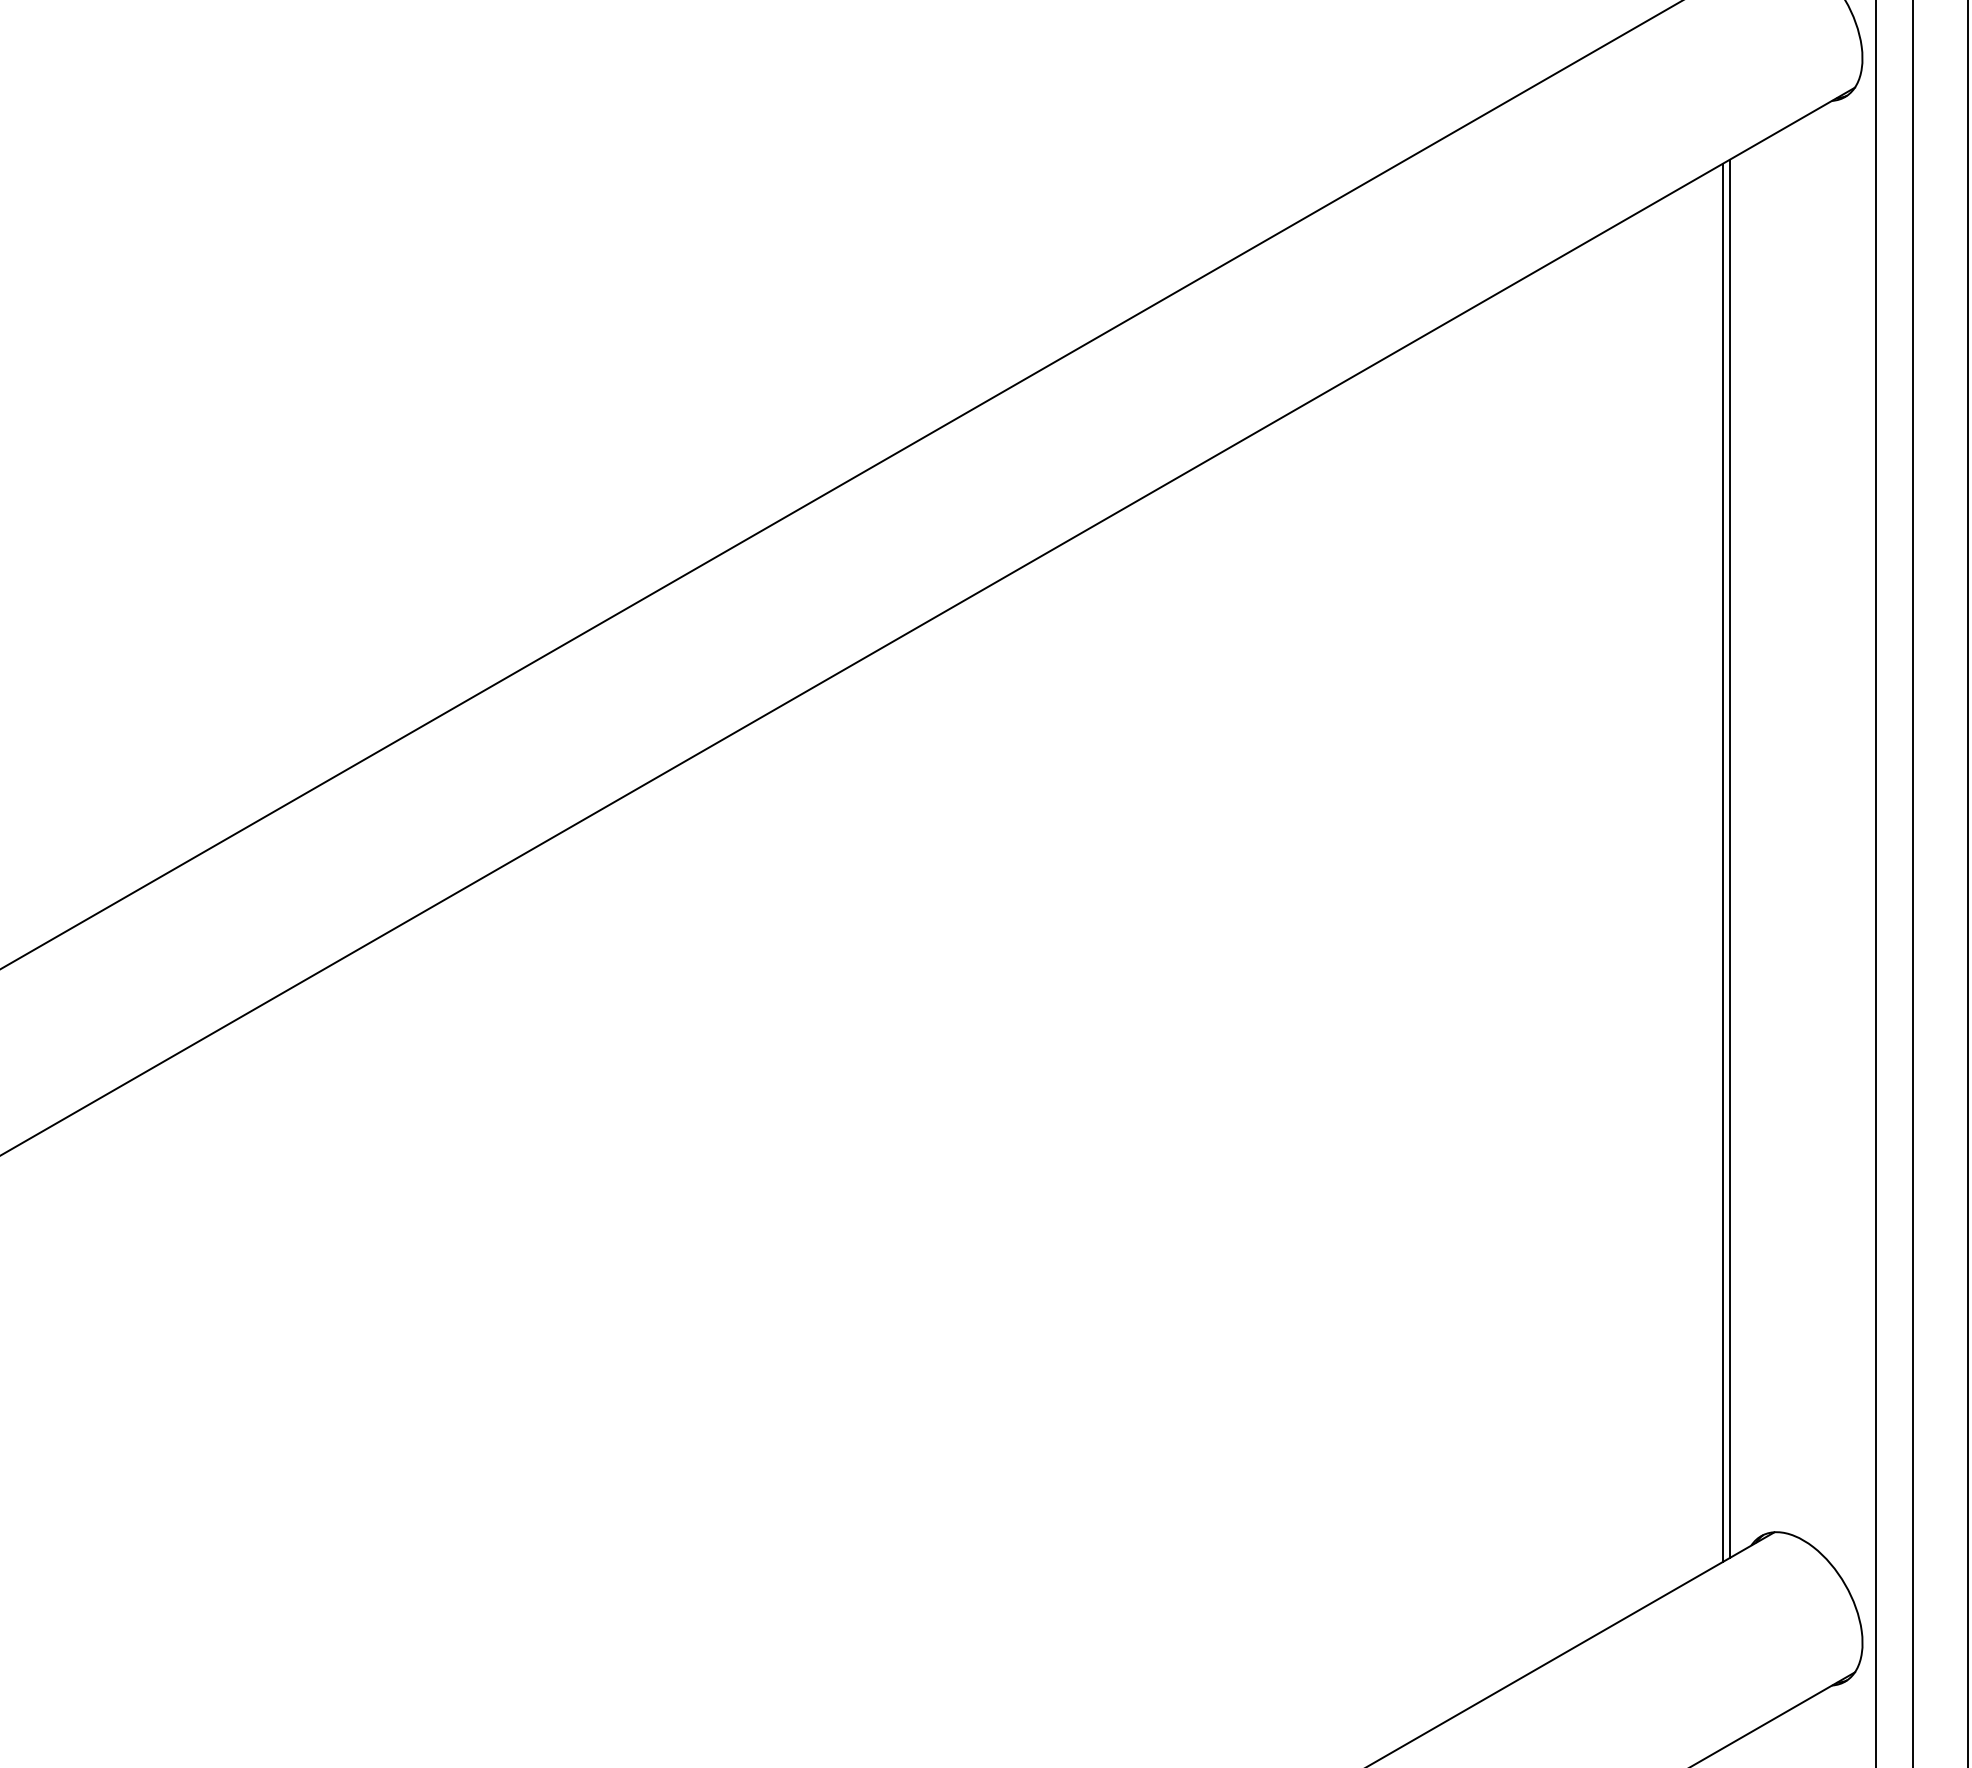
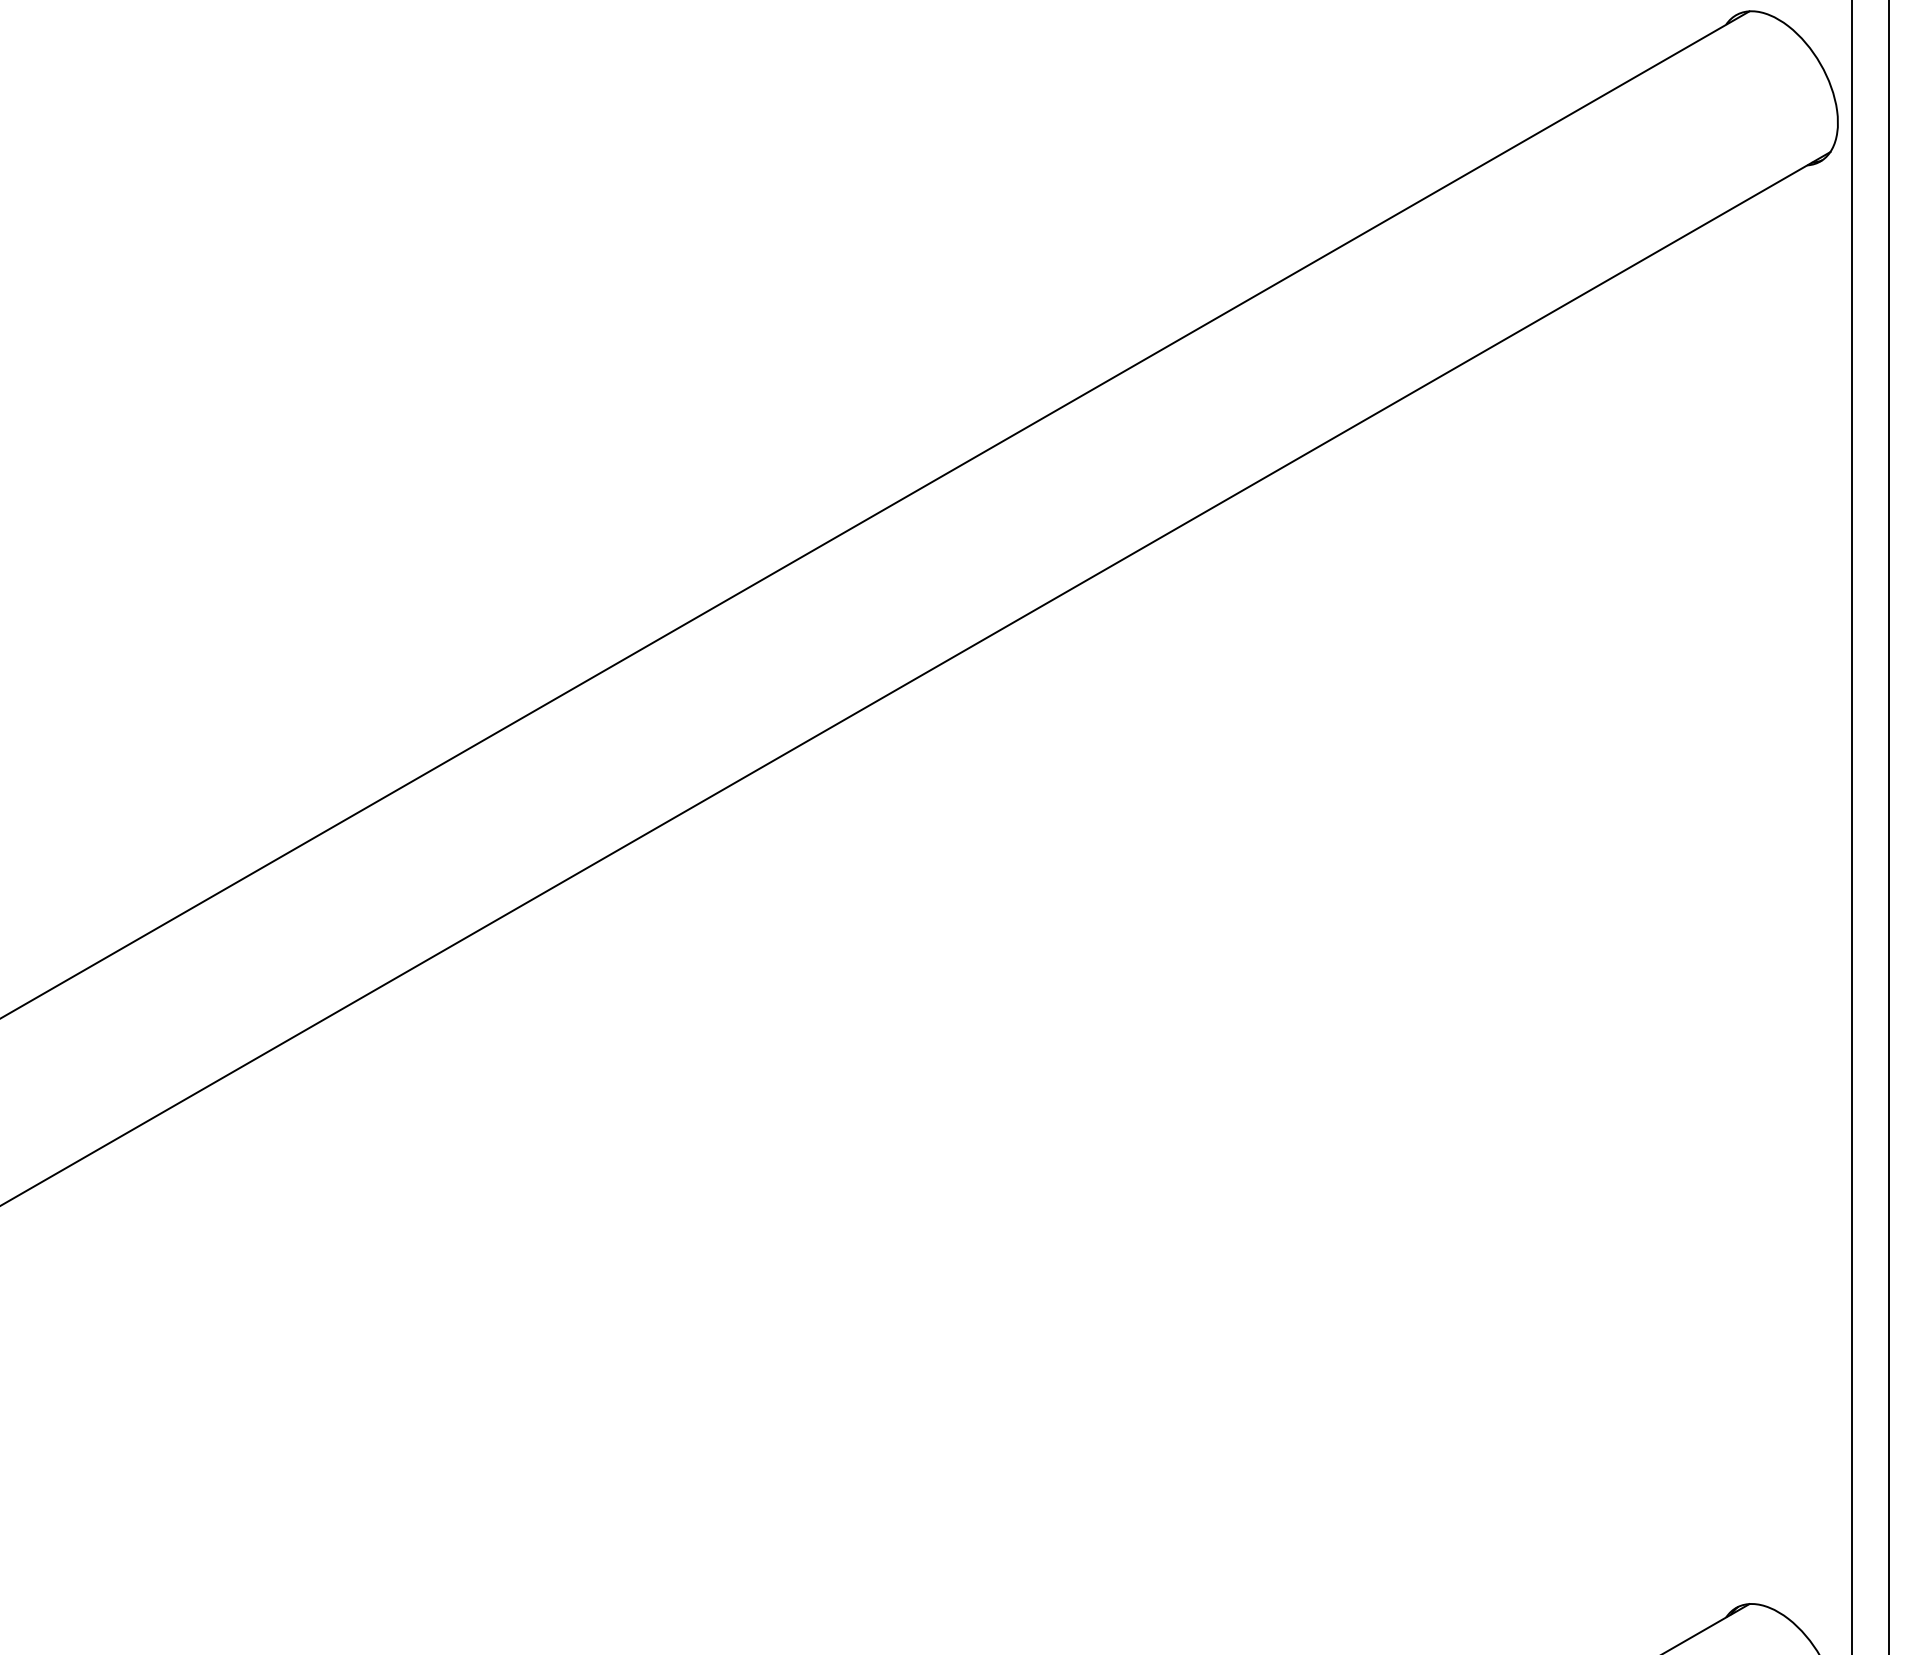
line: (1730, 858) -> (1705, 926), removed
line: (1722, 862) -> (1697, 930), removed

